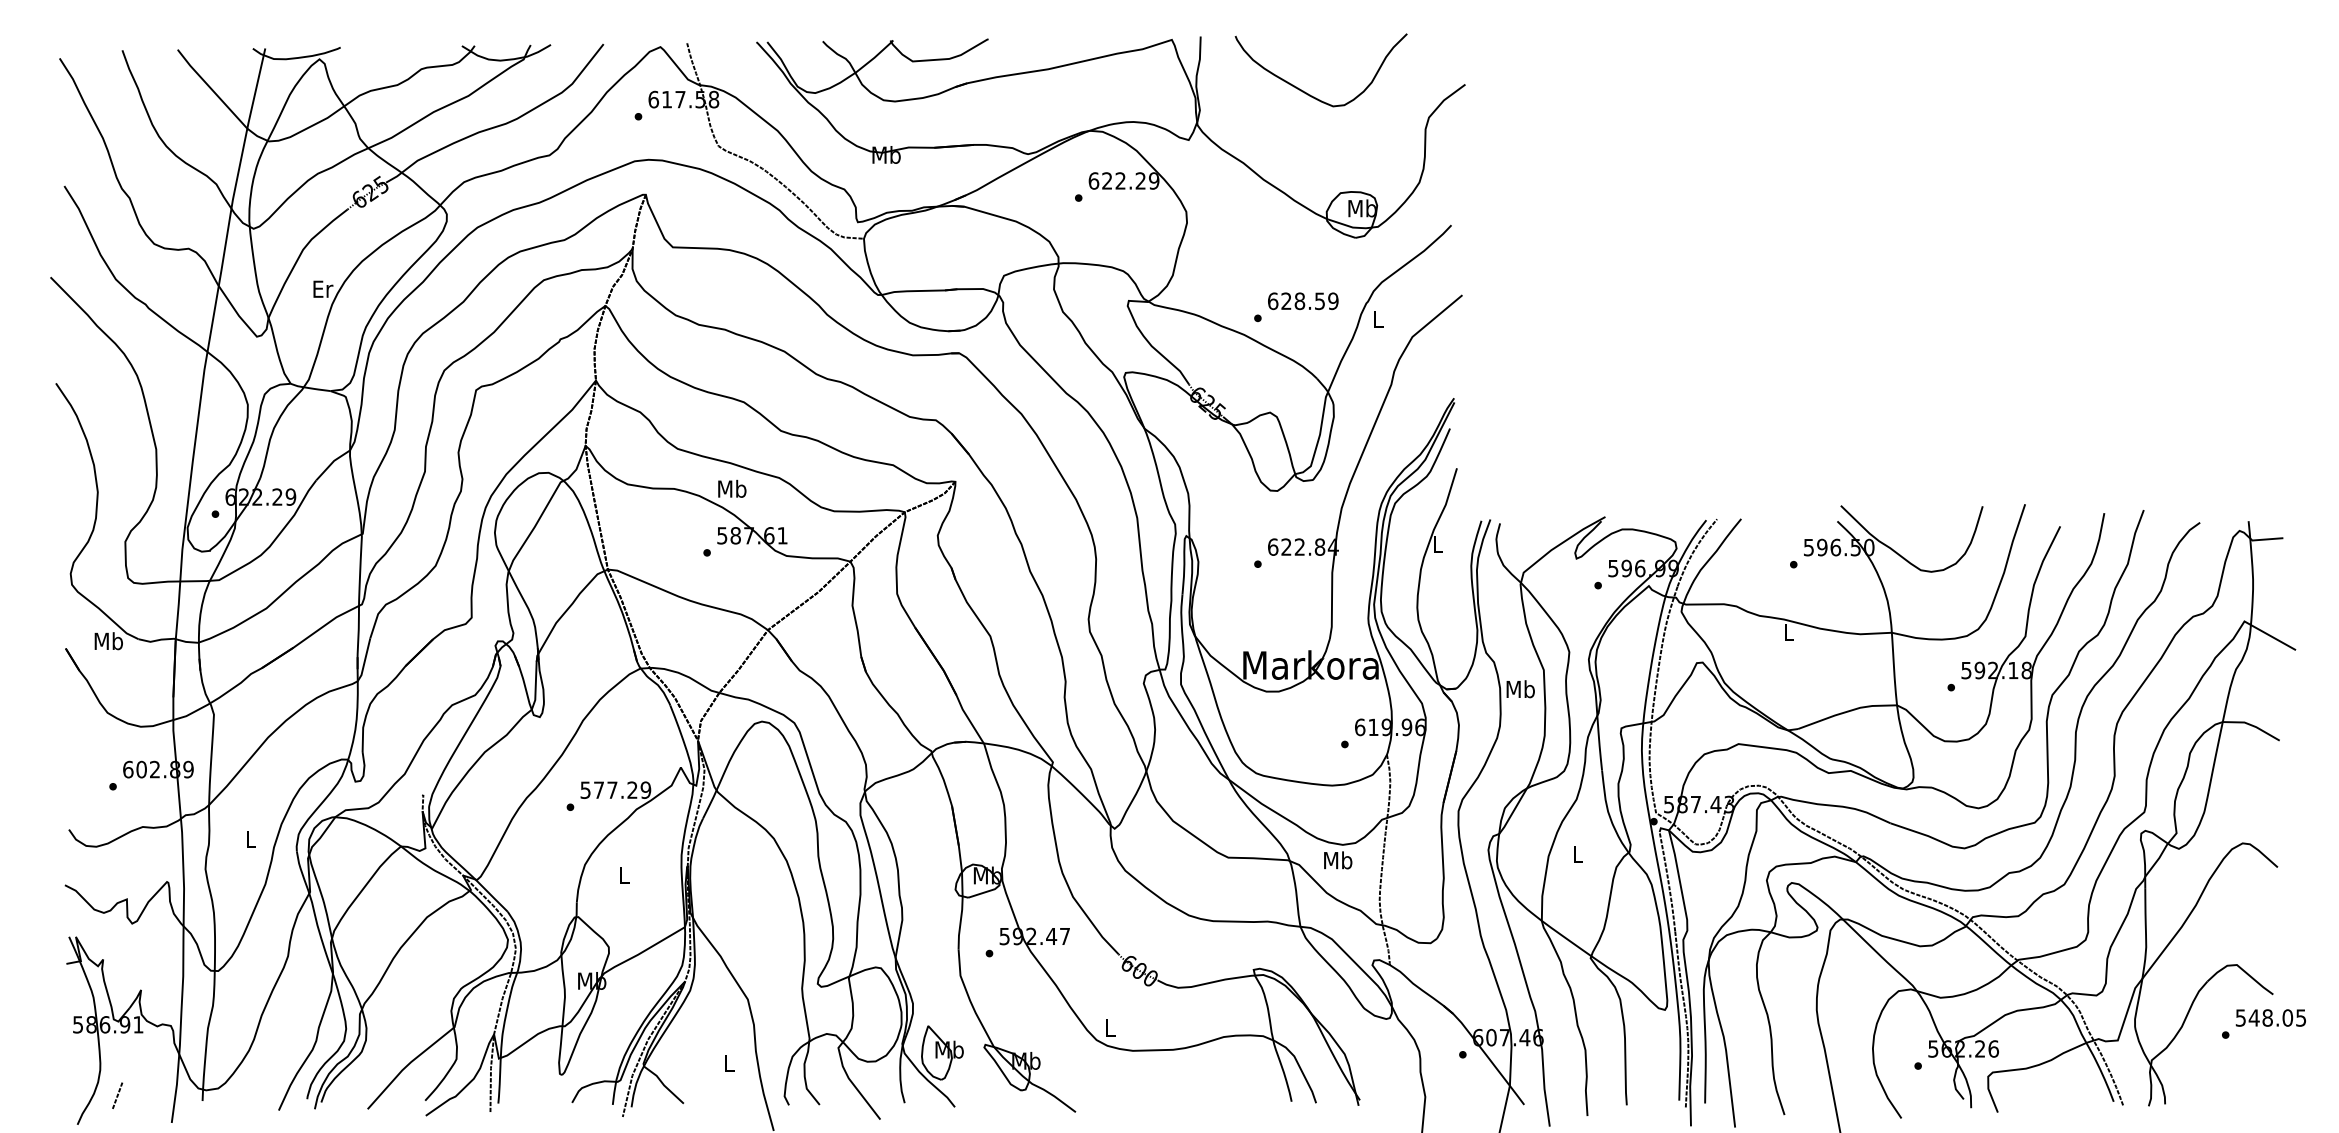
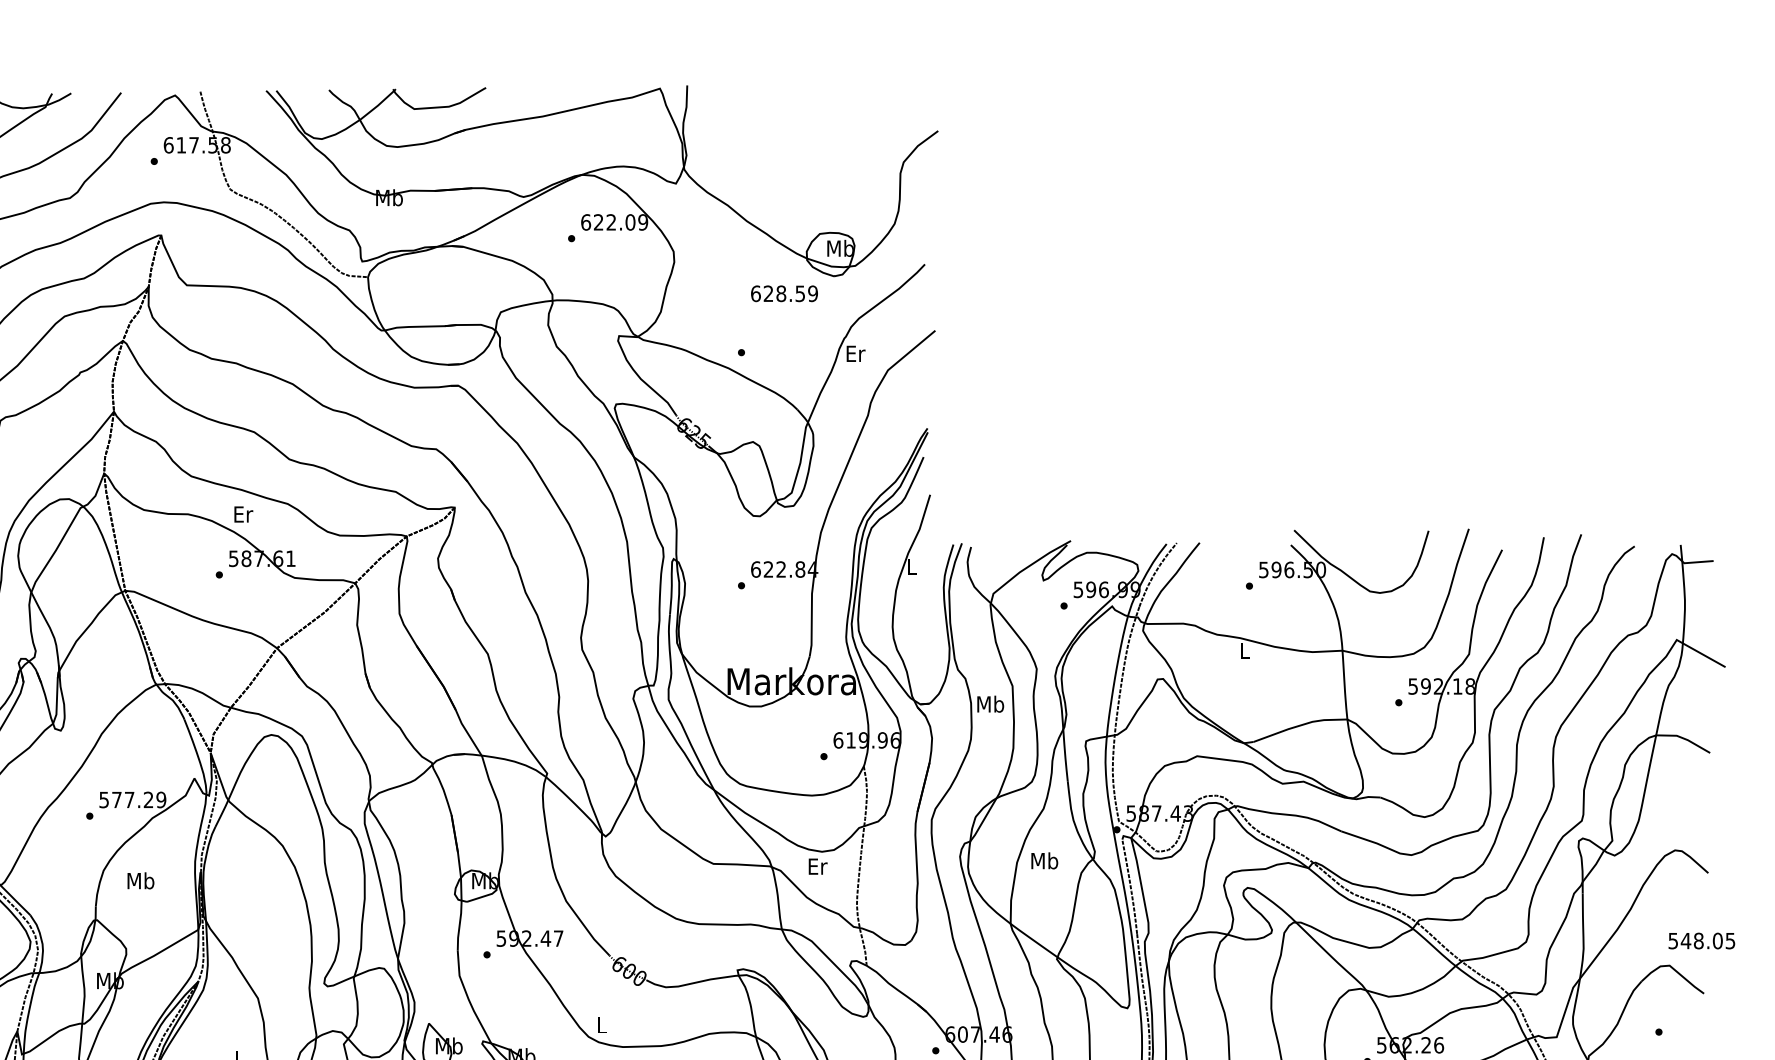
curve: (1305, 91) -> (786, 137), removed
text: (1140, 180) -> (630, 221), 622.29 -> 622.09
text: (1303, 301) -> (784, 294), moved
text: (1378, 319) -> (855, 353), L -> Er
text: (732, 488) -> (243, 513), Mb -> Er
text: (1577, 854) -> (1044, 860), L -> Mb
text: (1338, 860) -> (817, 866), Mb -> Er
text: (624, 875) -> (141, 880), L -> Mb
text: (2270, 1017) -> (1701, 940), moved

